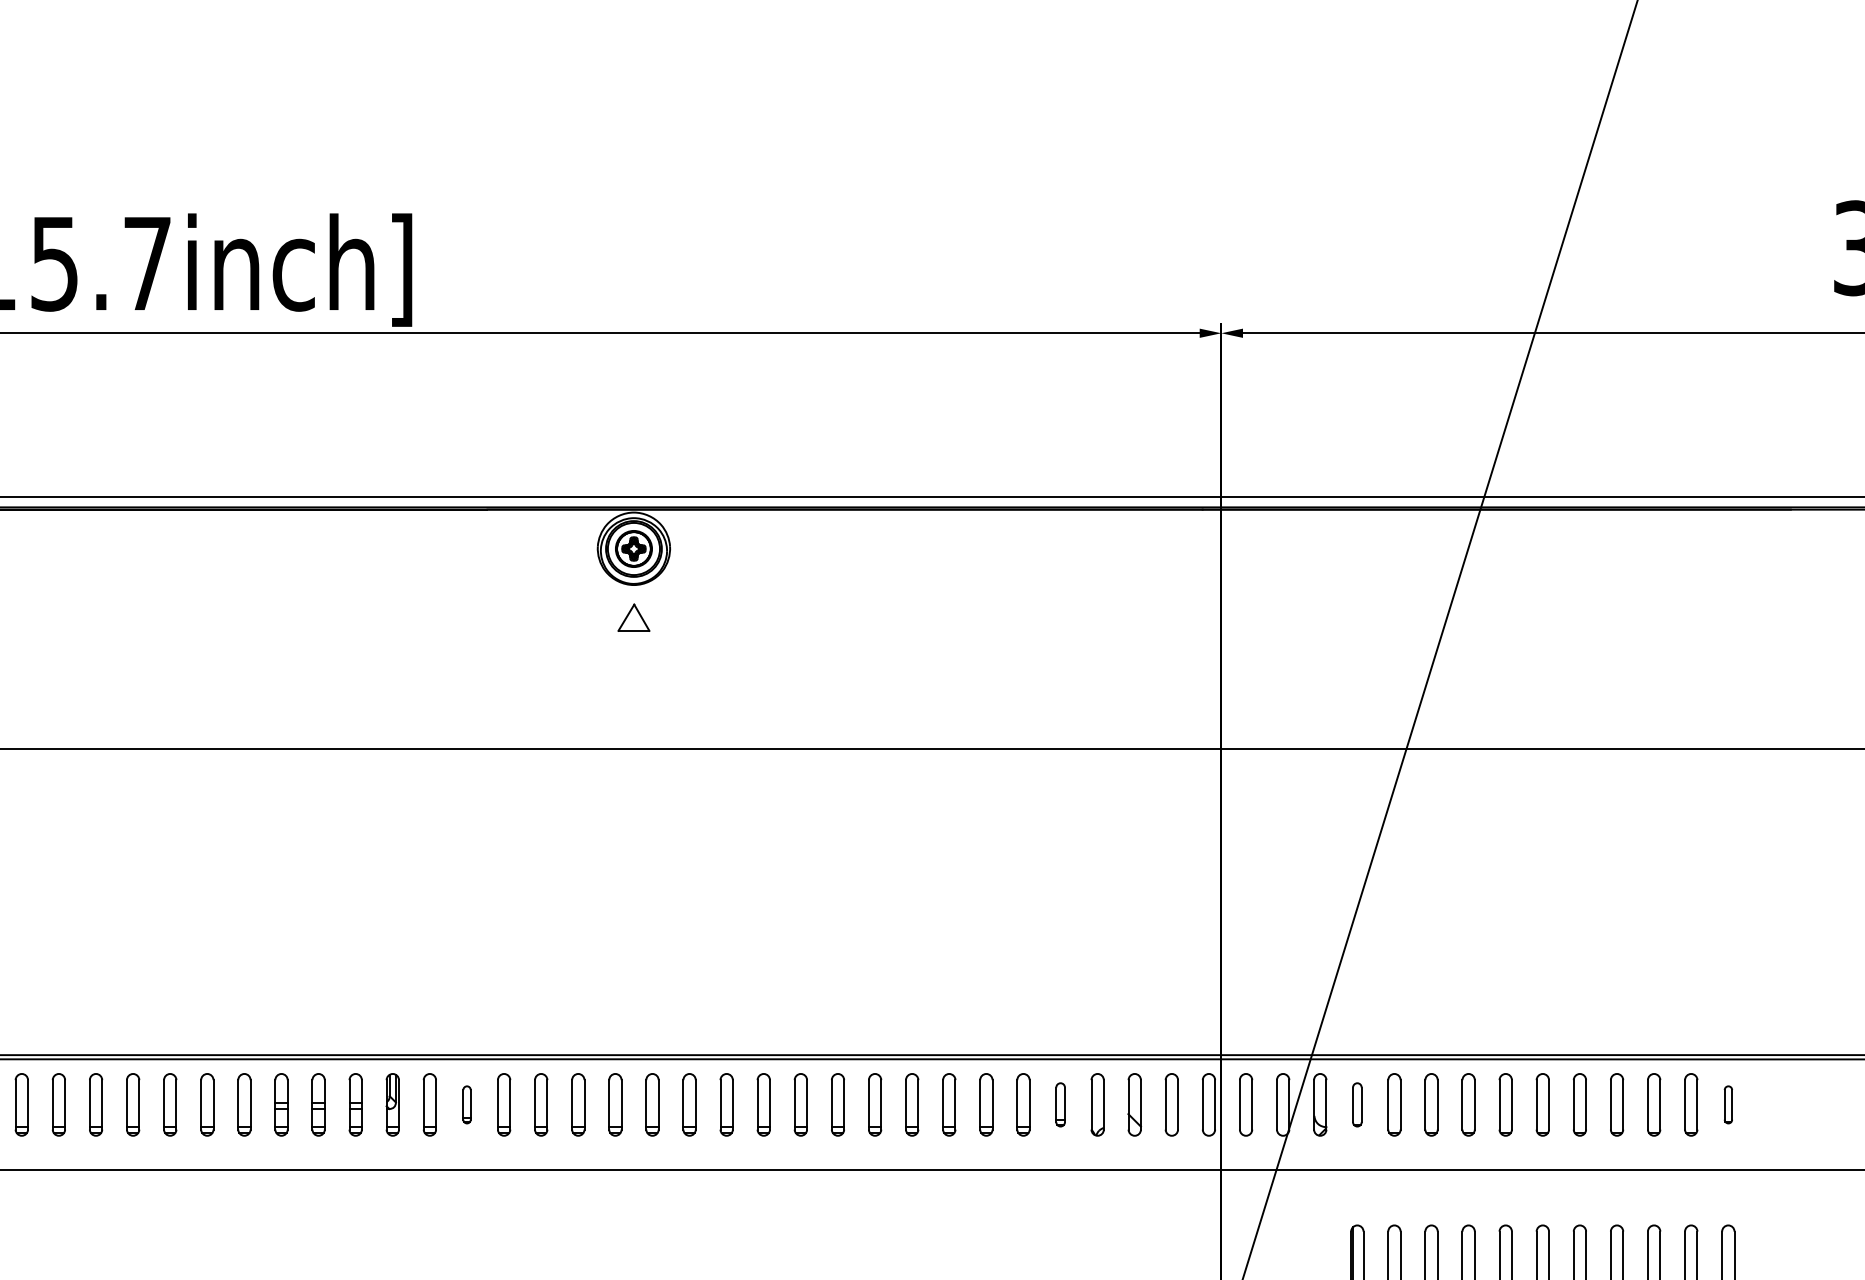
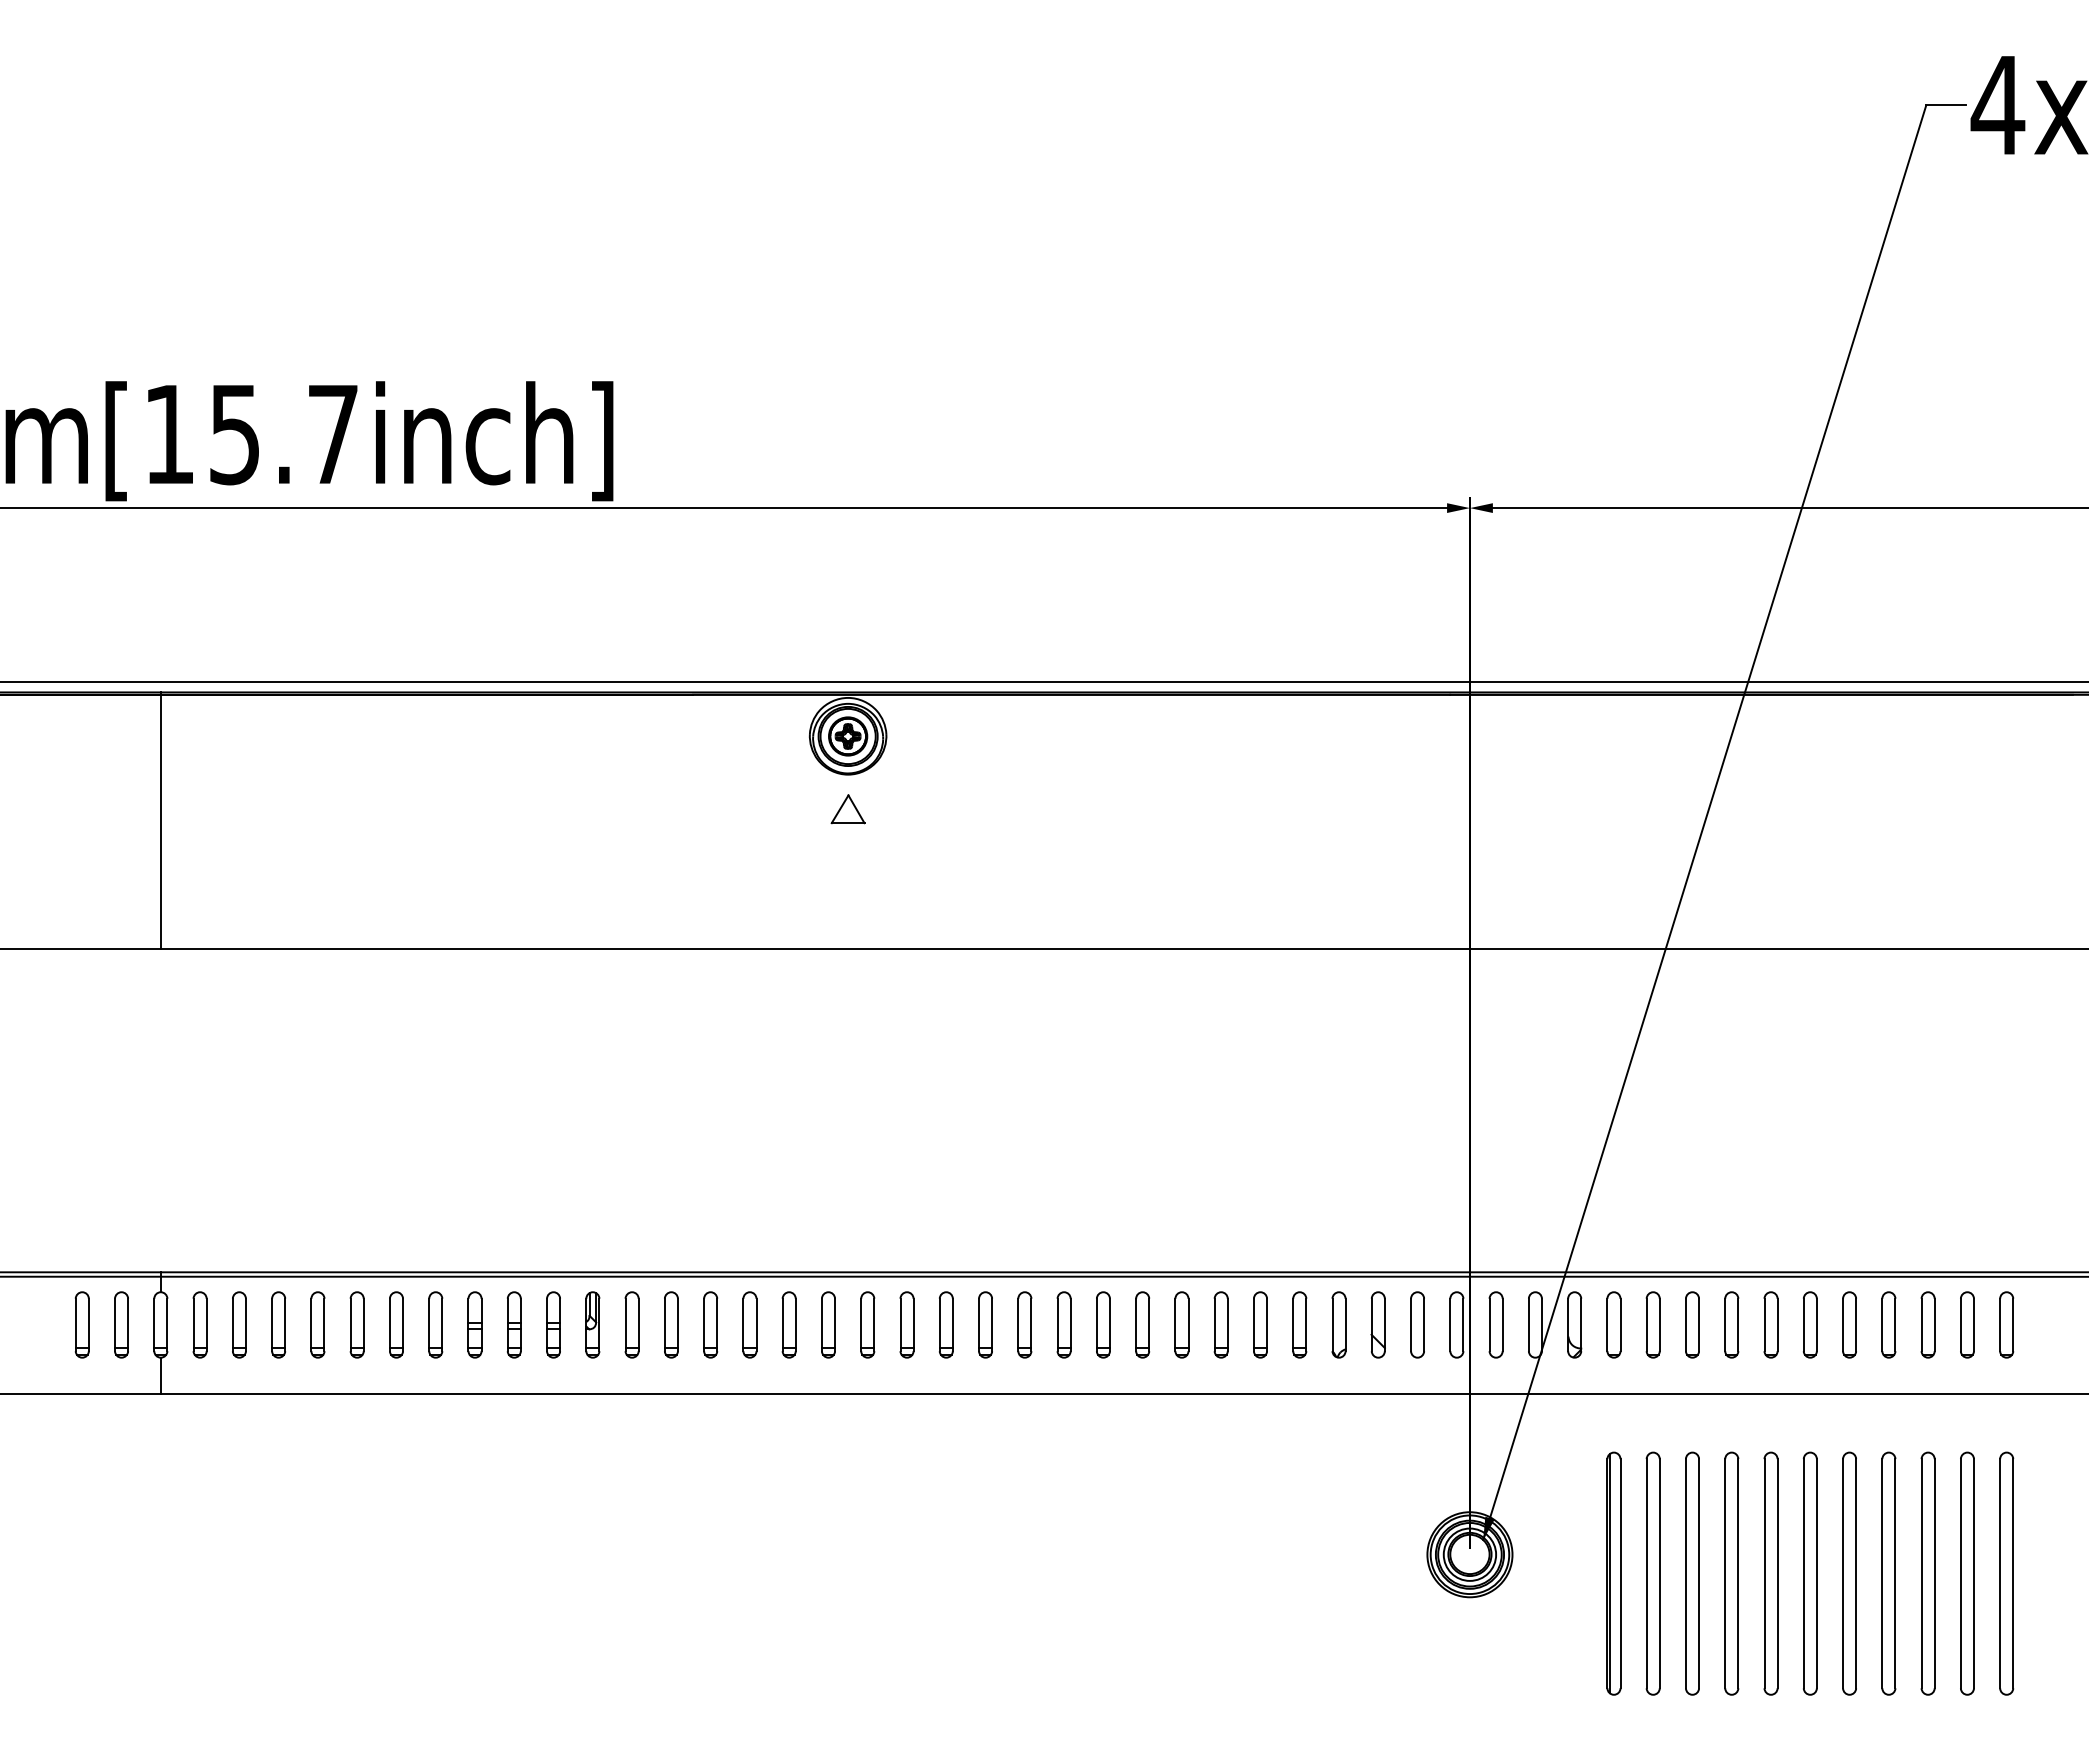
part: (467, 1104) -> (671, 1324), size x1.67
part: (1060, 1104) -> (1299, 1324), size x1.43
part: (1356, 1104) -> (1613, 1324), size x1.43
part: (1728, 1104) -> (2006, 1324), size x1.67

